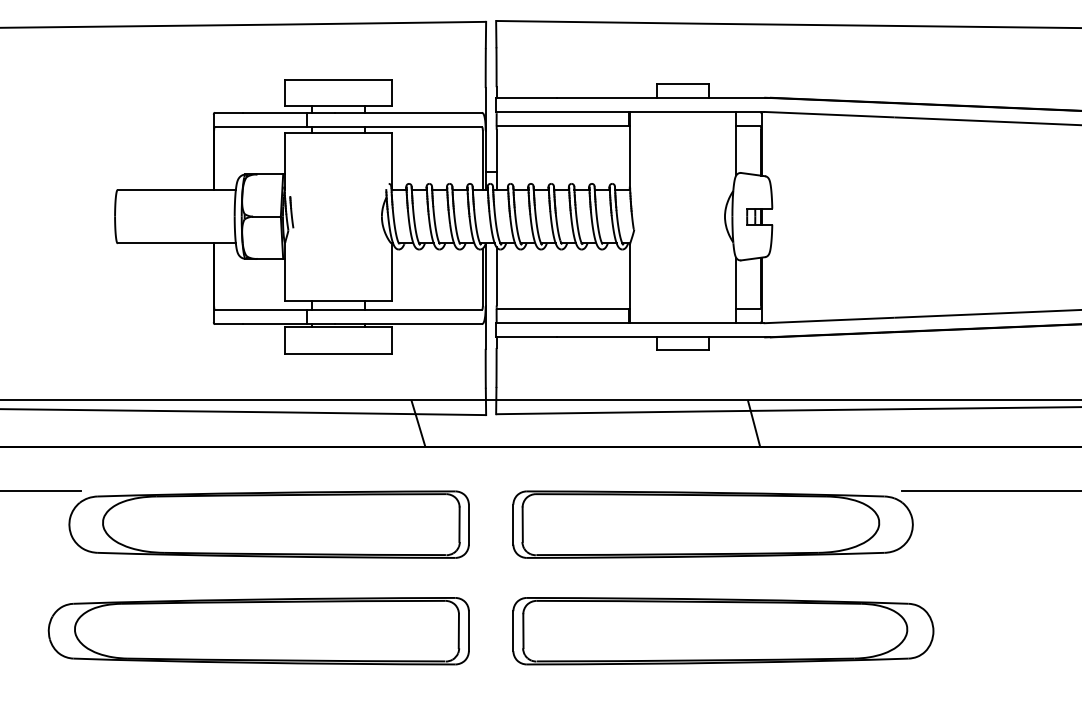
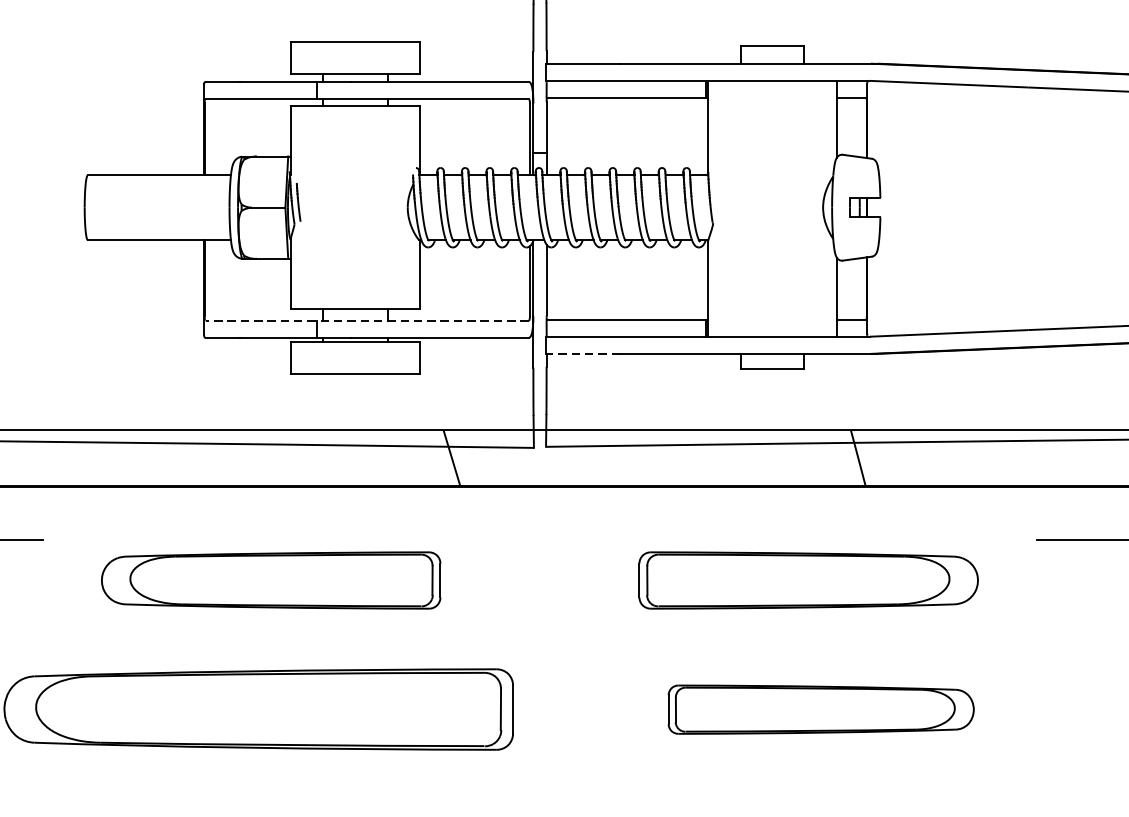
line: (348, 309) -> (367, 320), solid -> dashed
line: (526, 337) -> (582, 353), solid -> dashed
part: (268, 524) -> (270, 580), size x0.7
part: (712, 524) -> (807, 580), size x0.7
part: (723, 631) -> (821, 709), size x0.6

